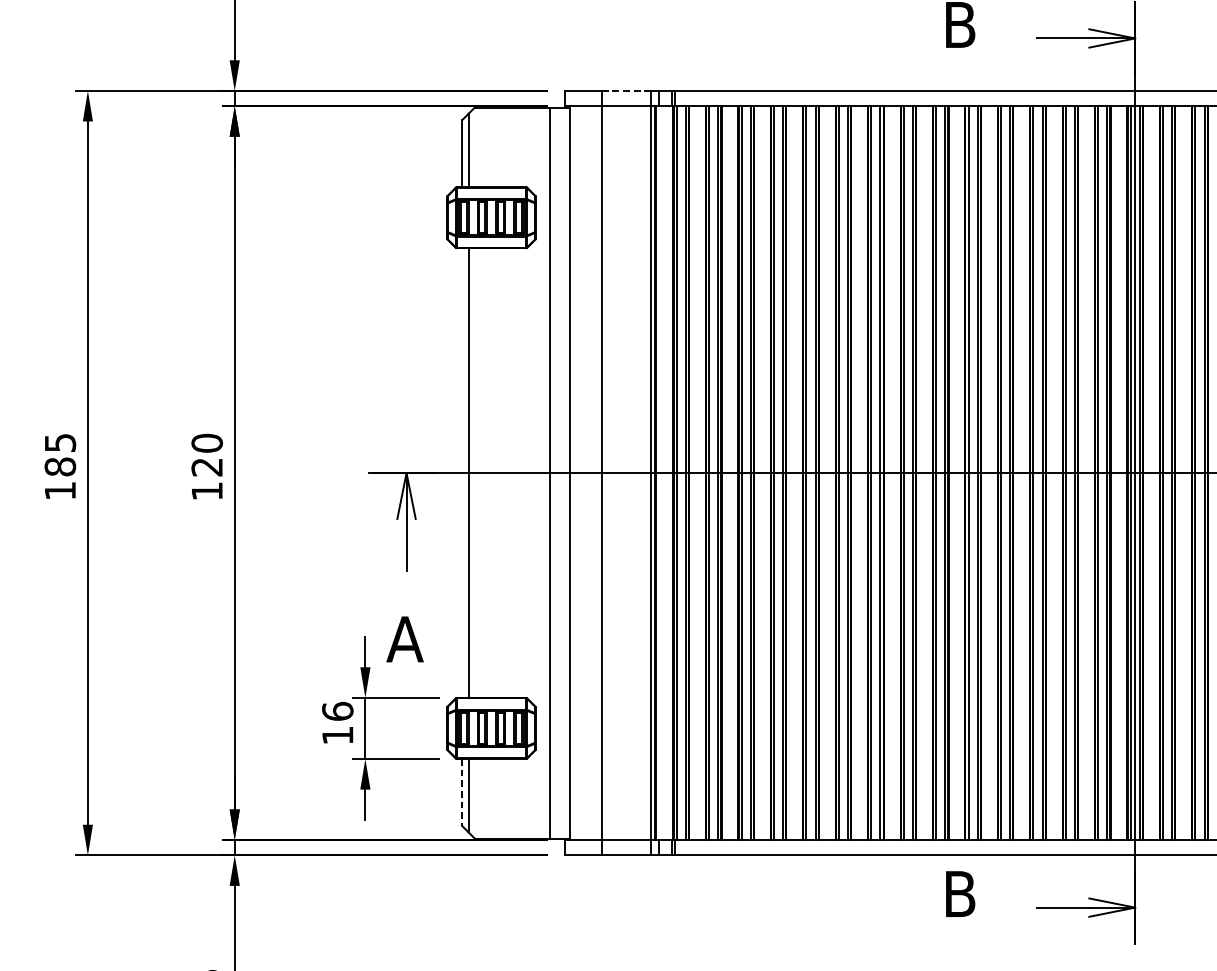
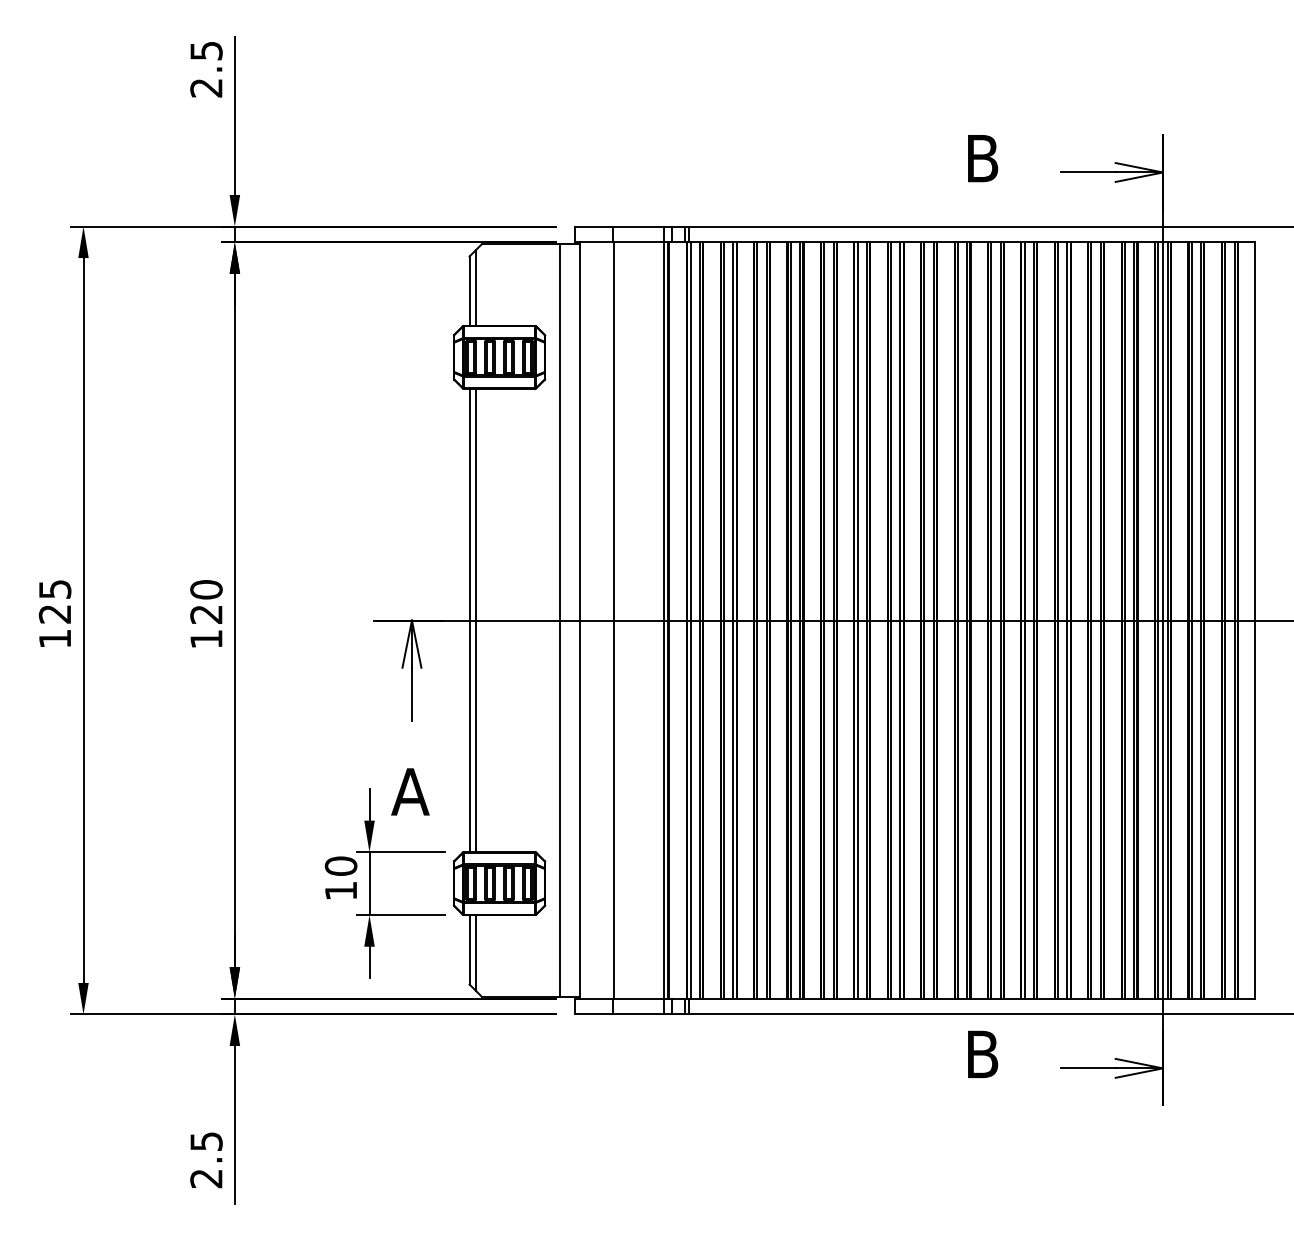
line: (627, 90) -> (639, 226), dashed -> solid
text: (59, 466) -> (54, 613), 185 -> 125
line: (462, 473) -> (469, 620), added
text: (337, 710) -> (340, 865), 16 -> 10
line: (462, 792) -> (469, 949), dashed -> solid

